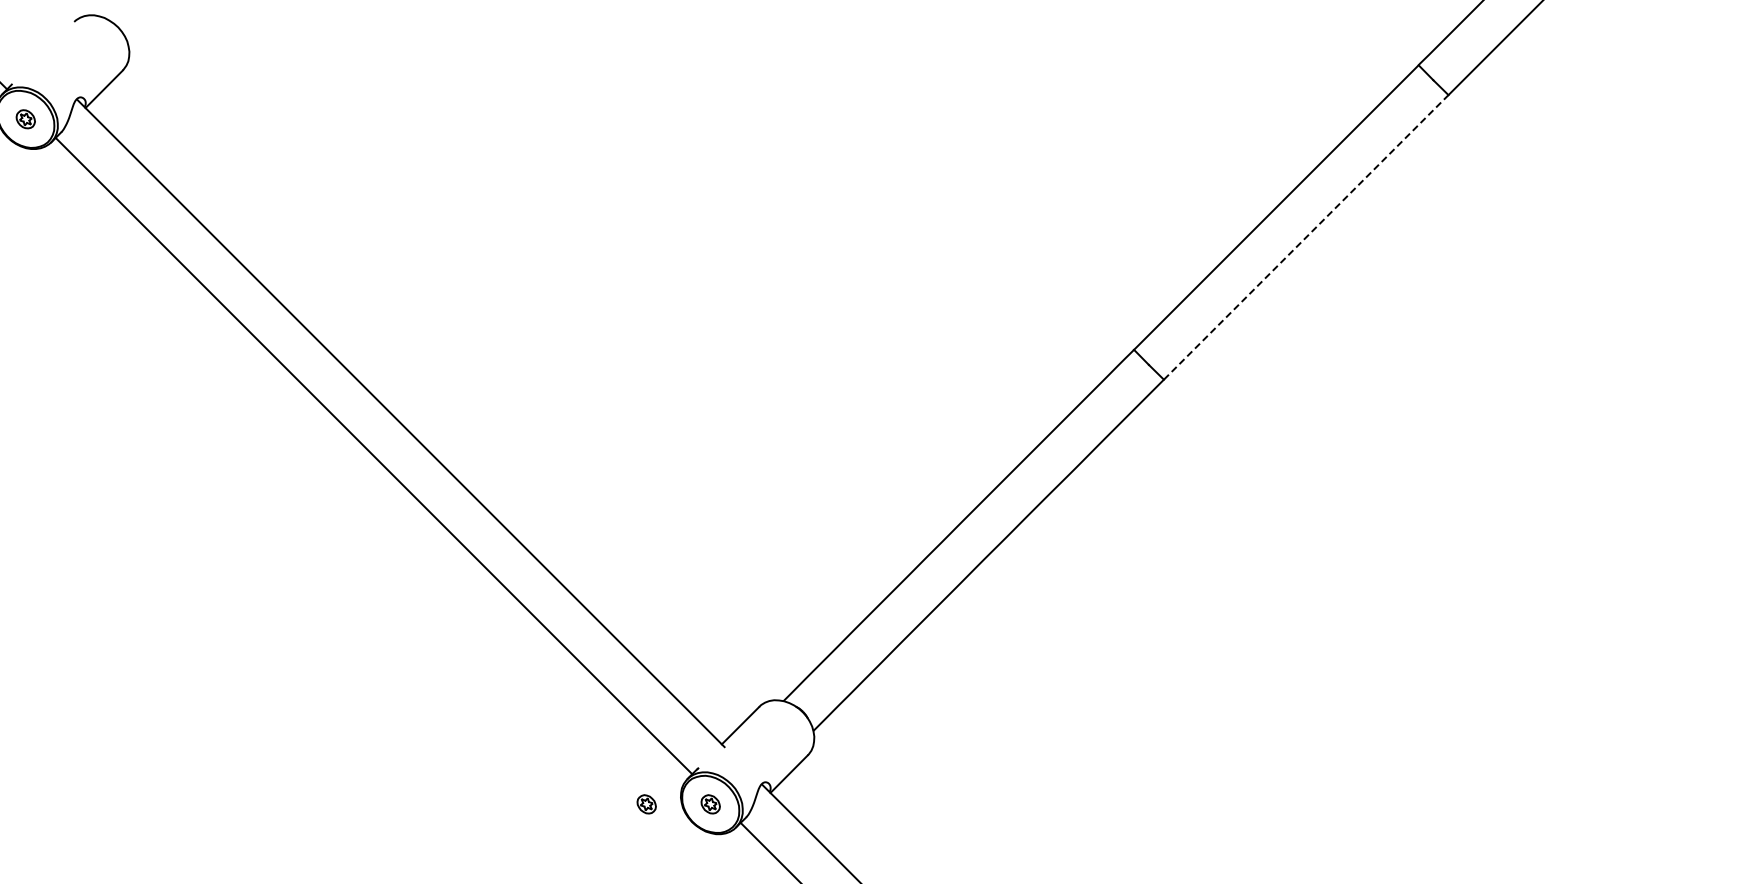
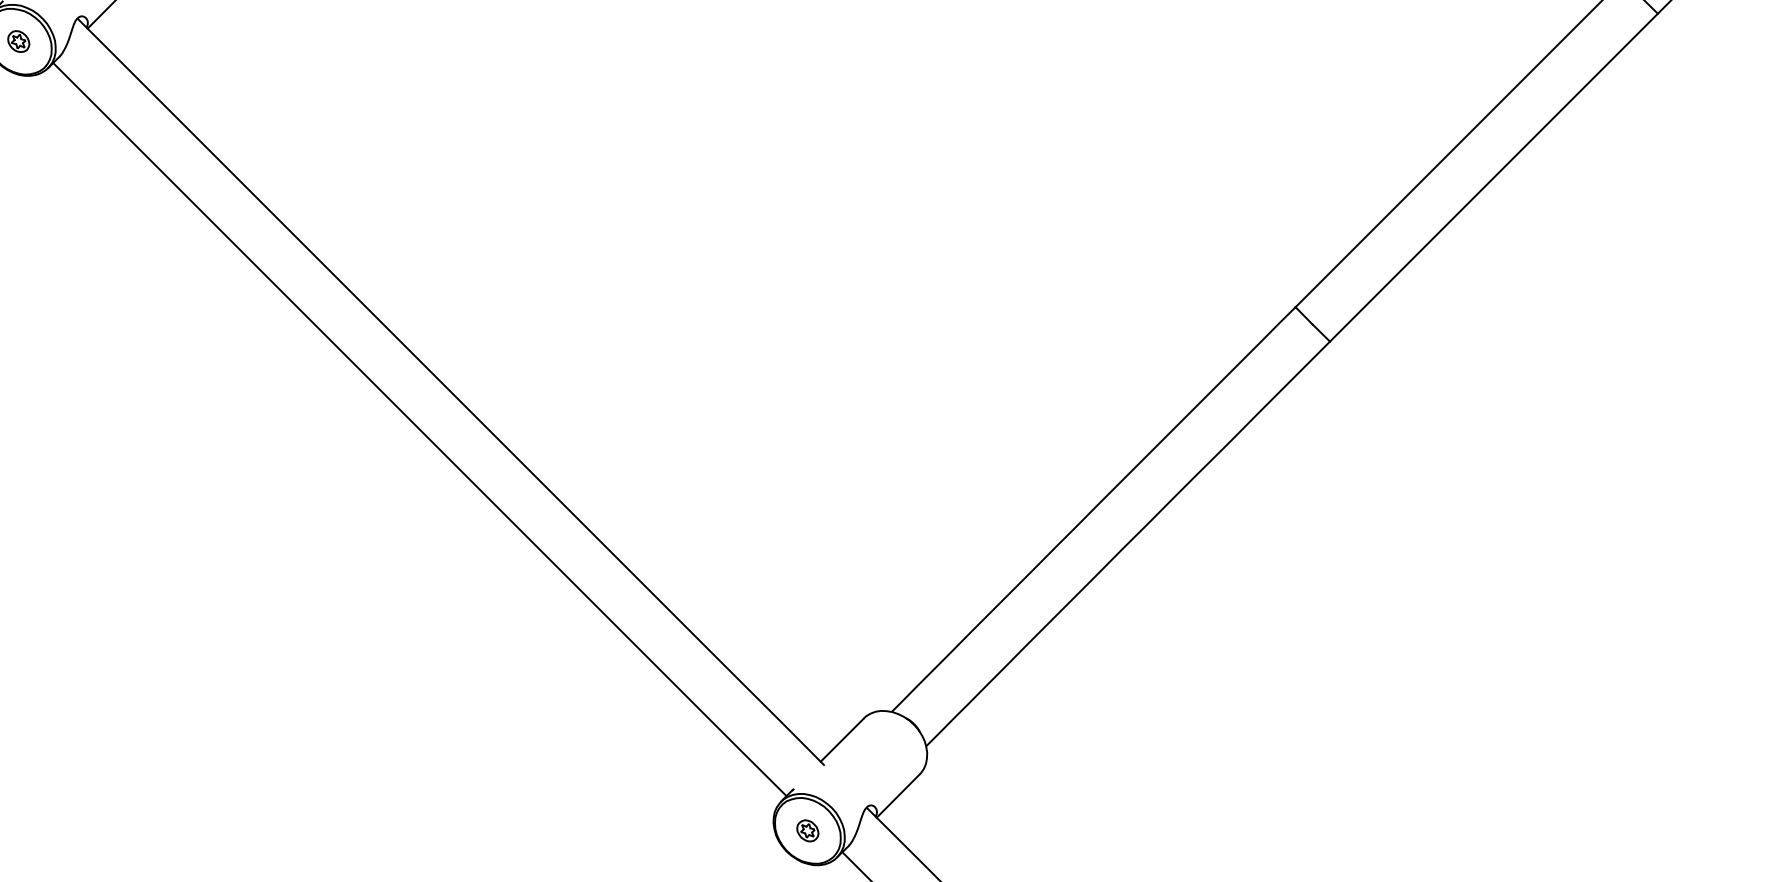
line: (1306, 237) -> (1494, 177), dashed -> solid
part: (646, 804) -> (733, 831), removed

